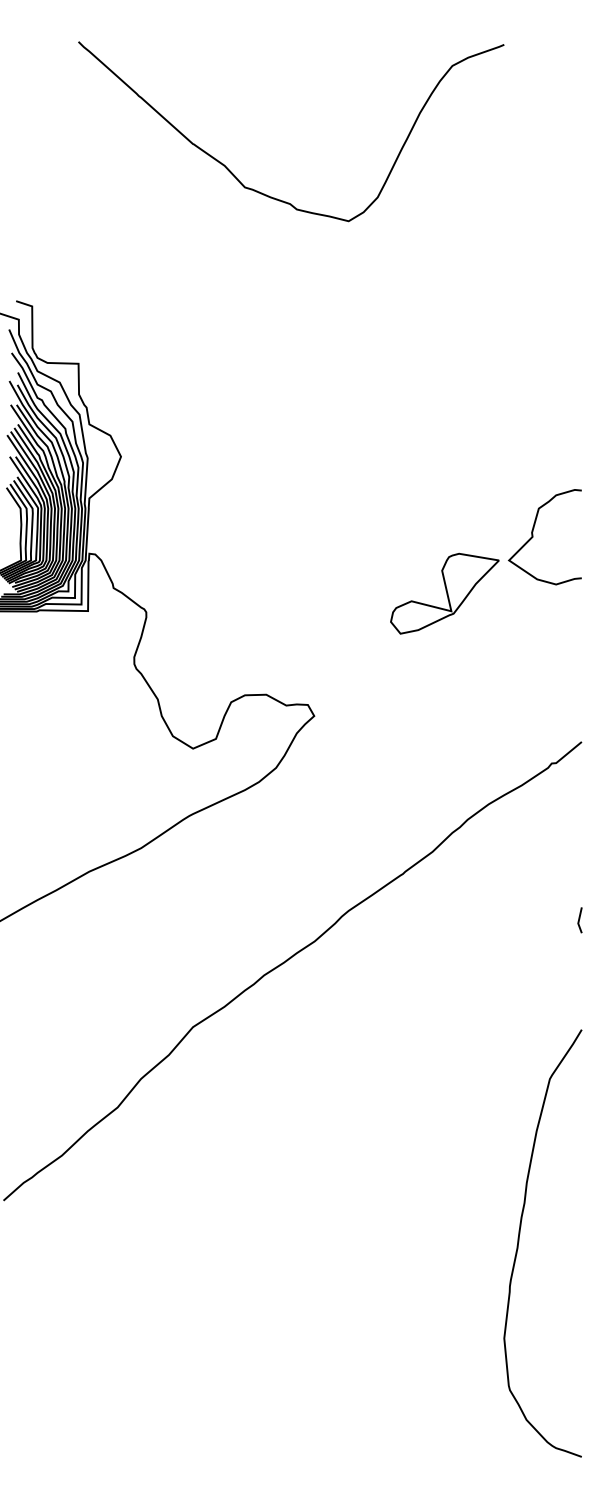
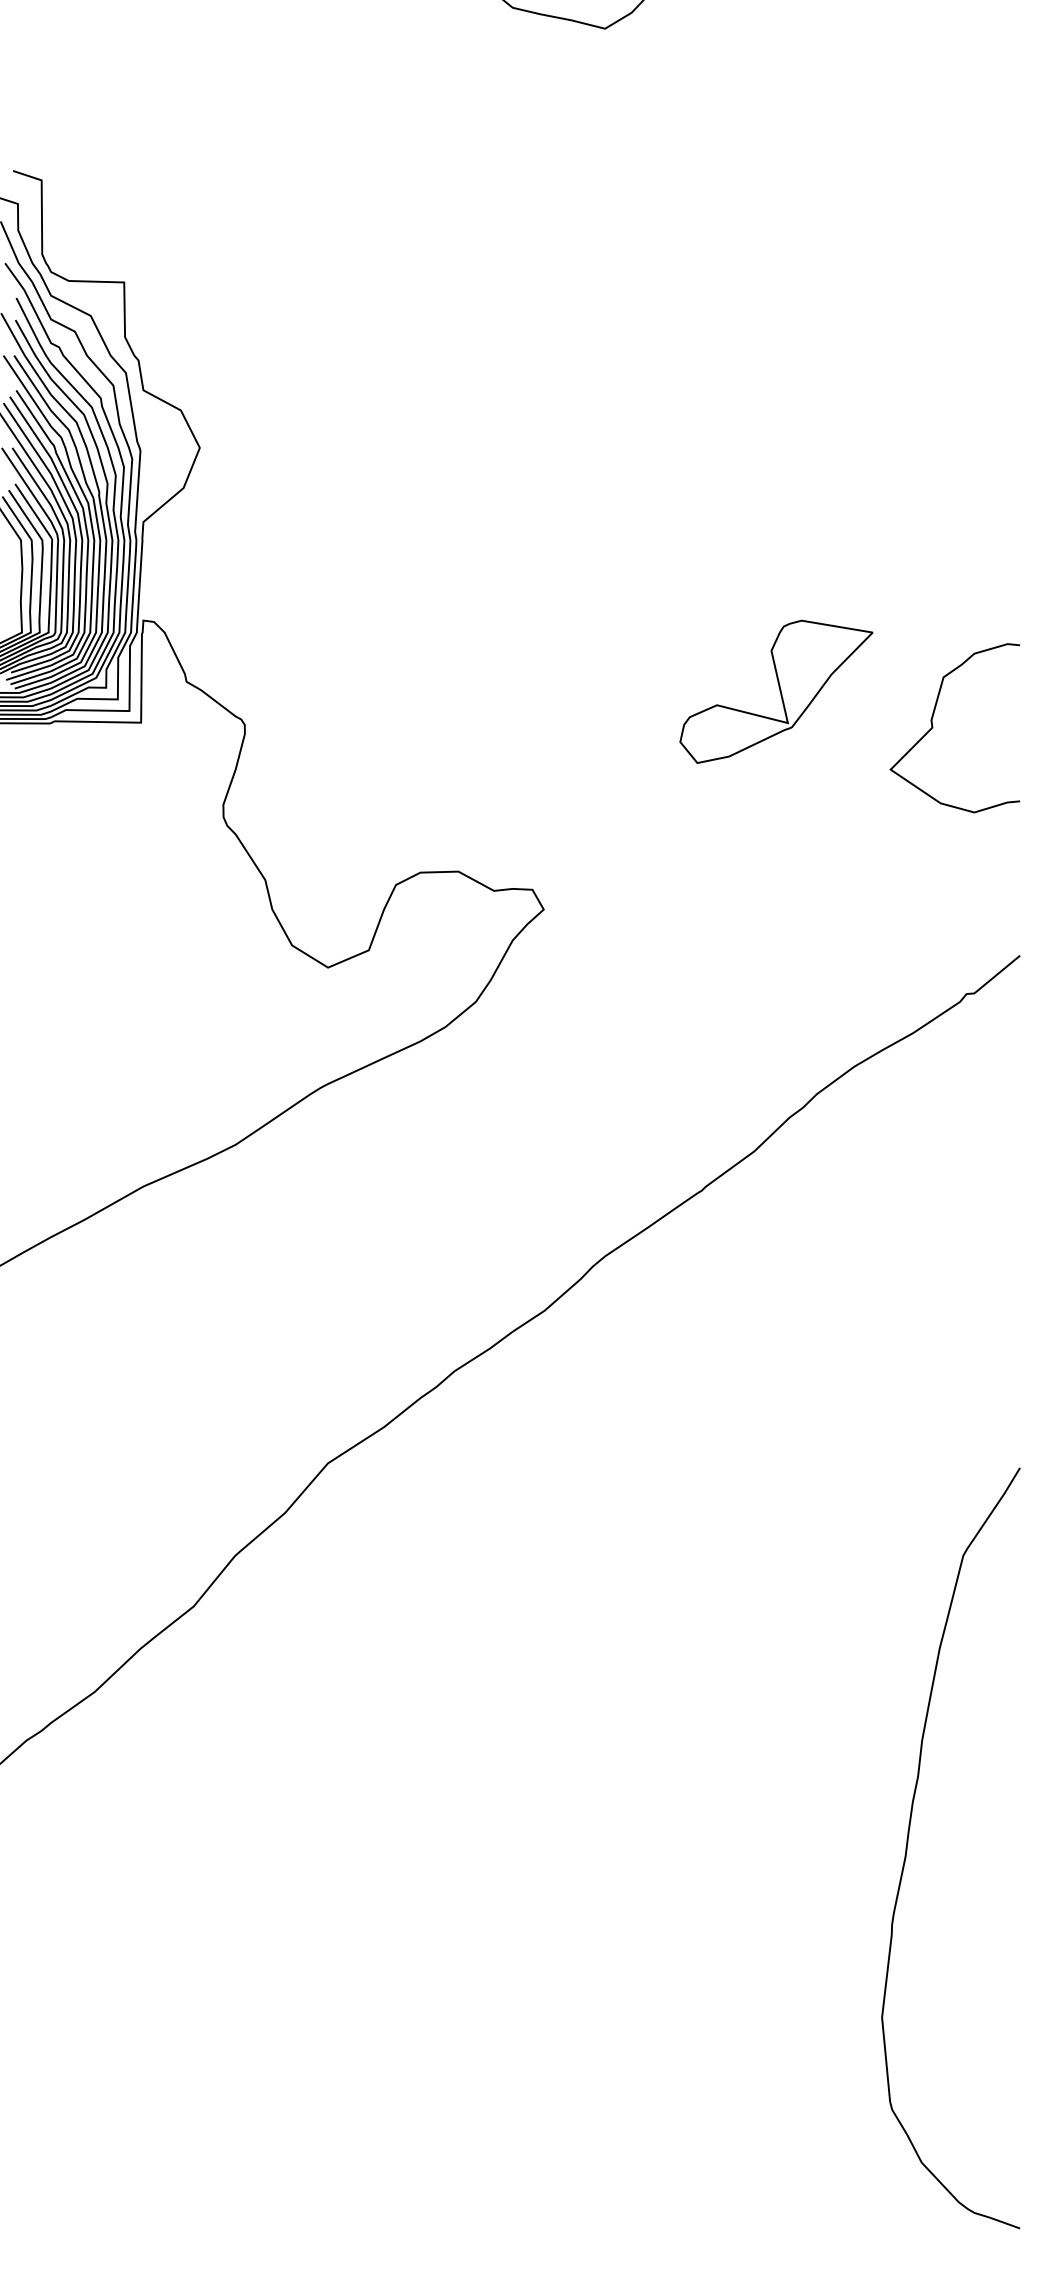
curve: (533, 537) -> (934, 728), moved
line: (579, 920) -> (1015, 1273), removed

